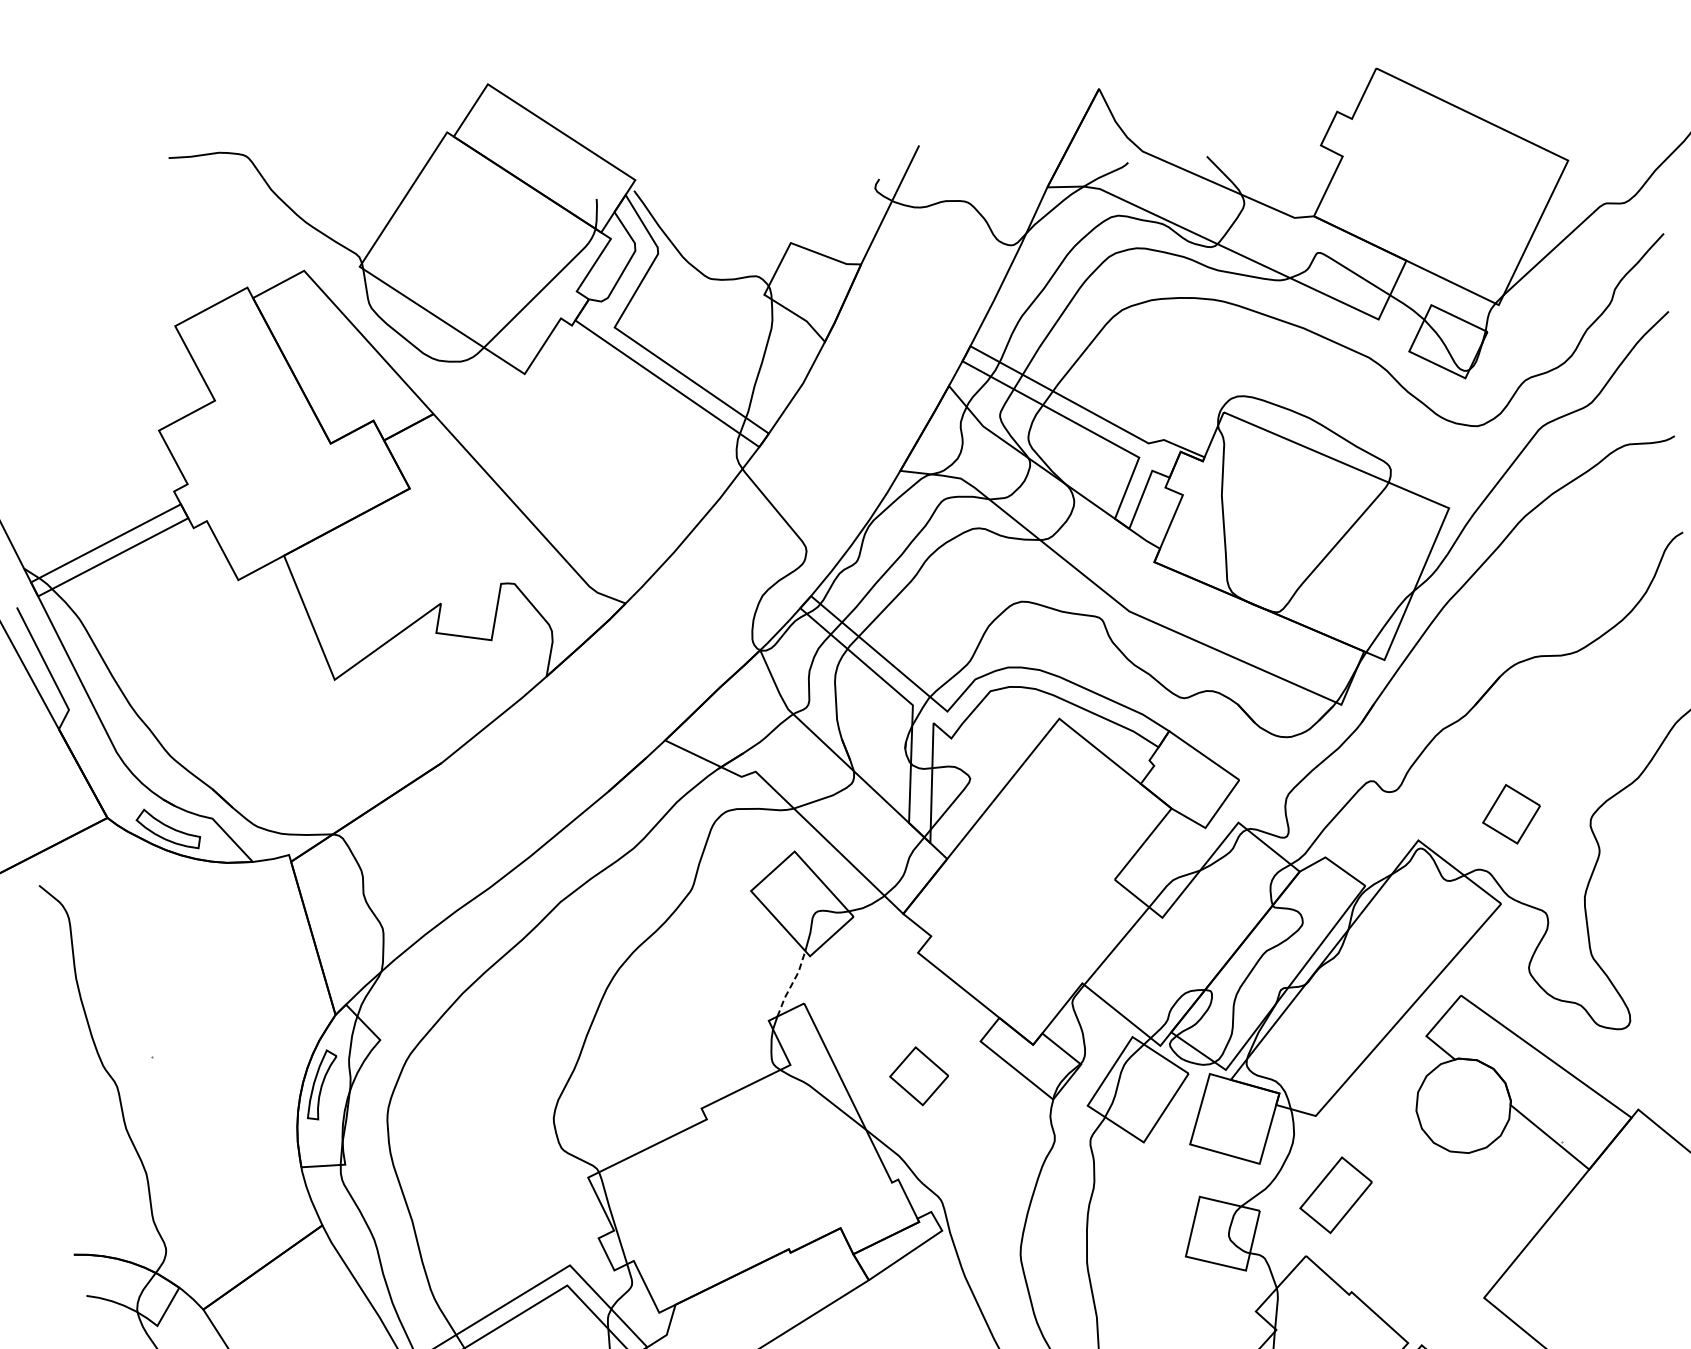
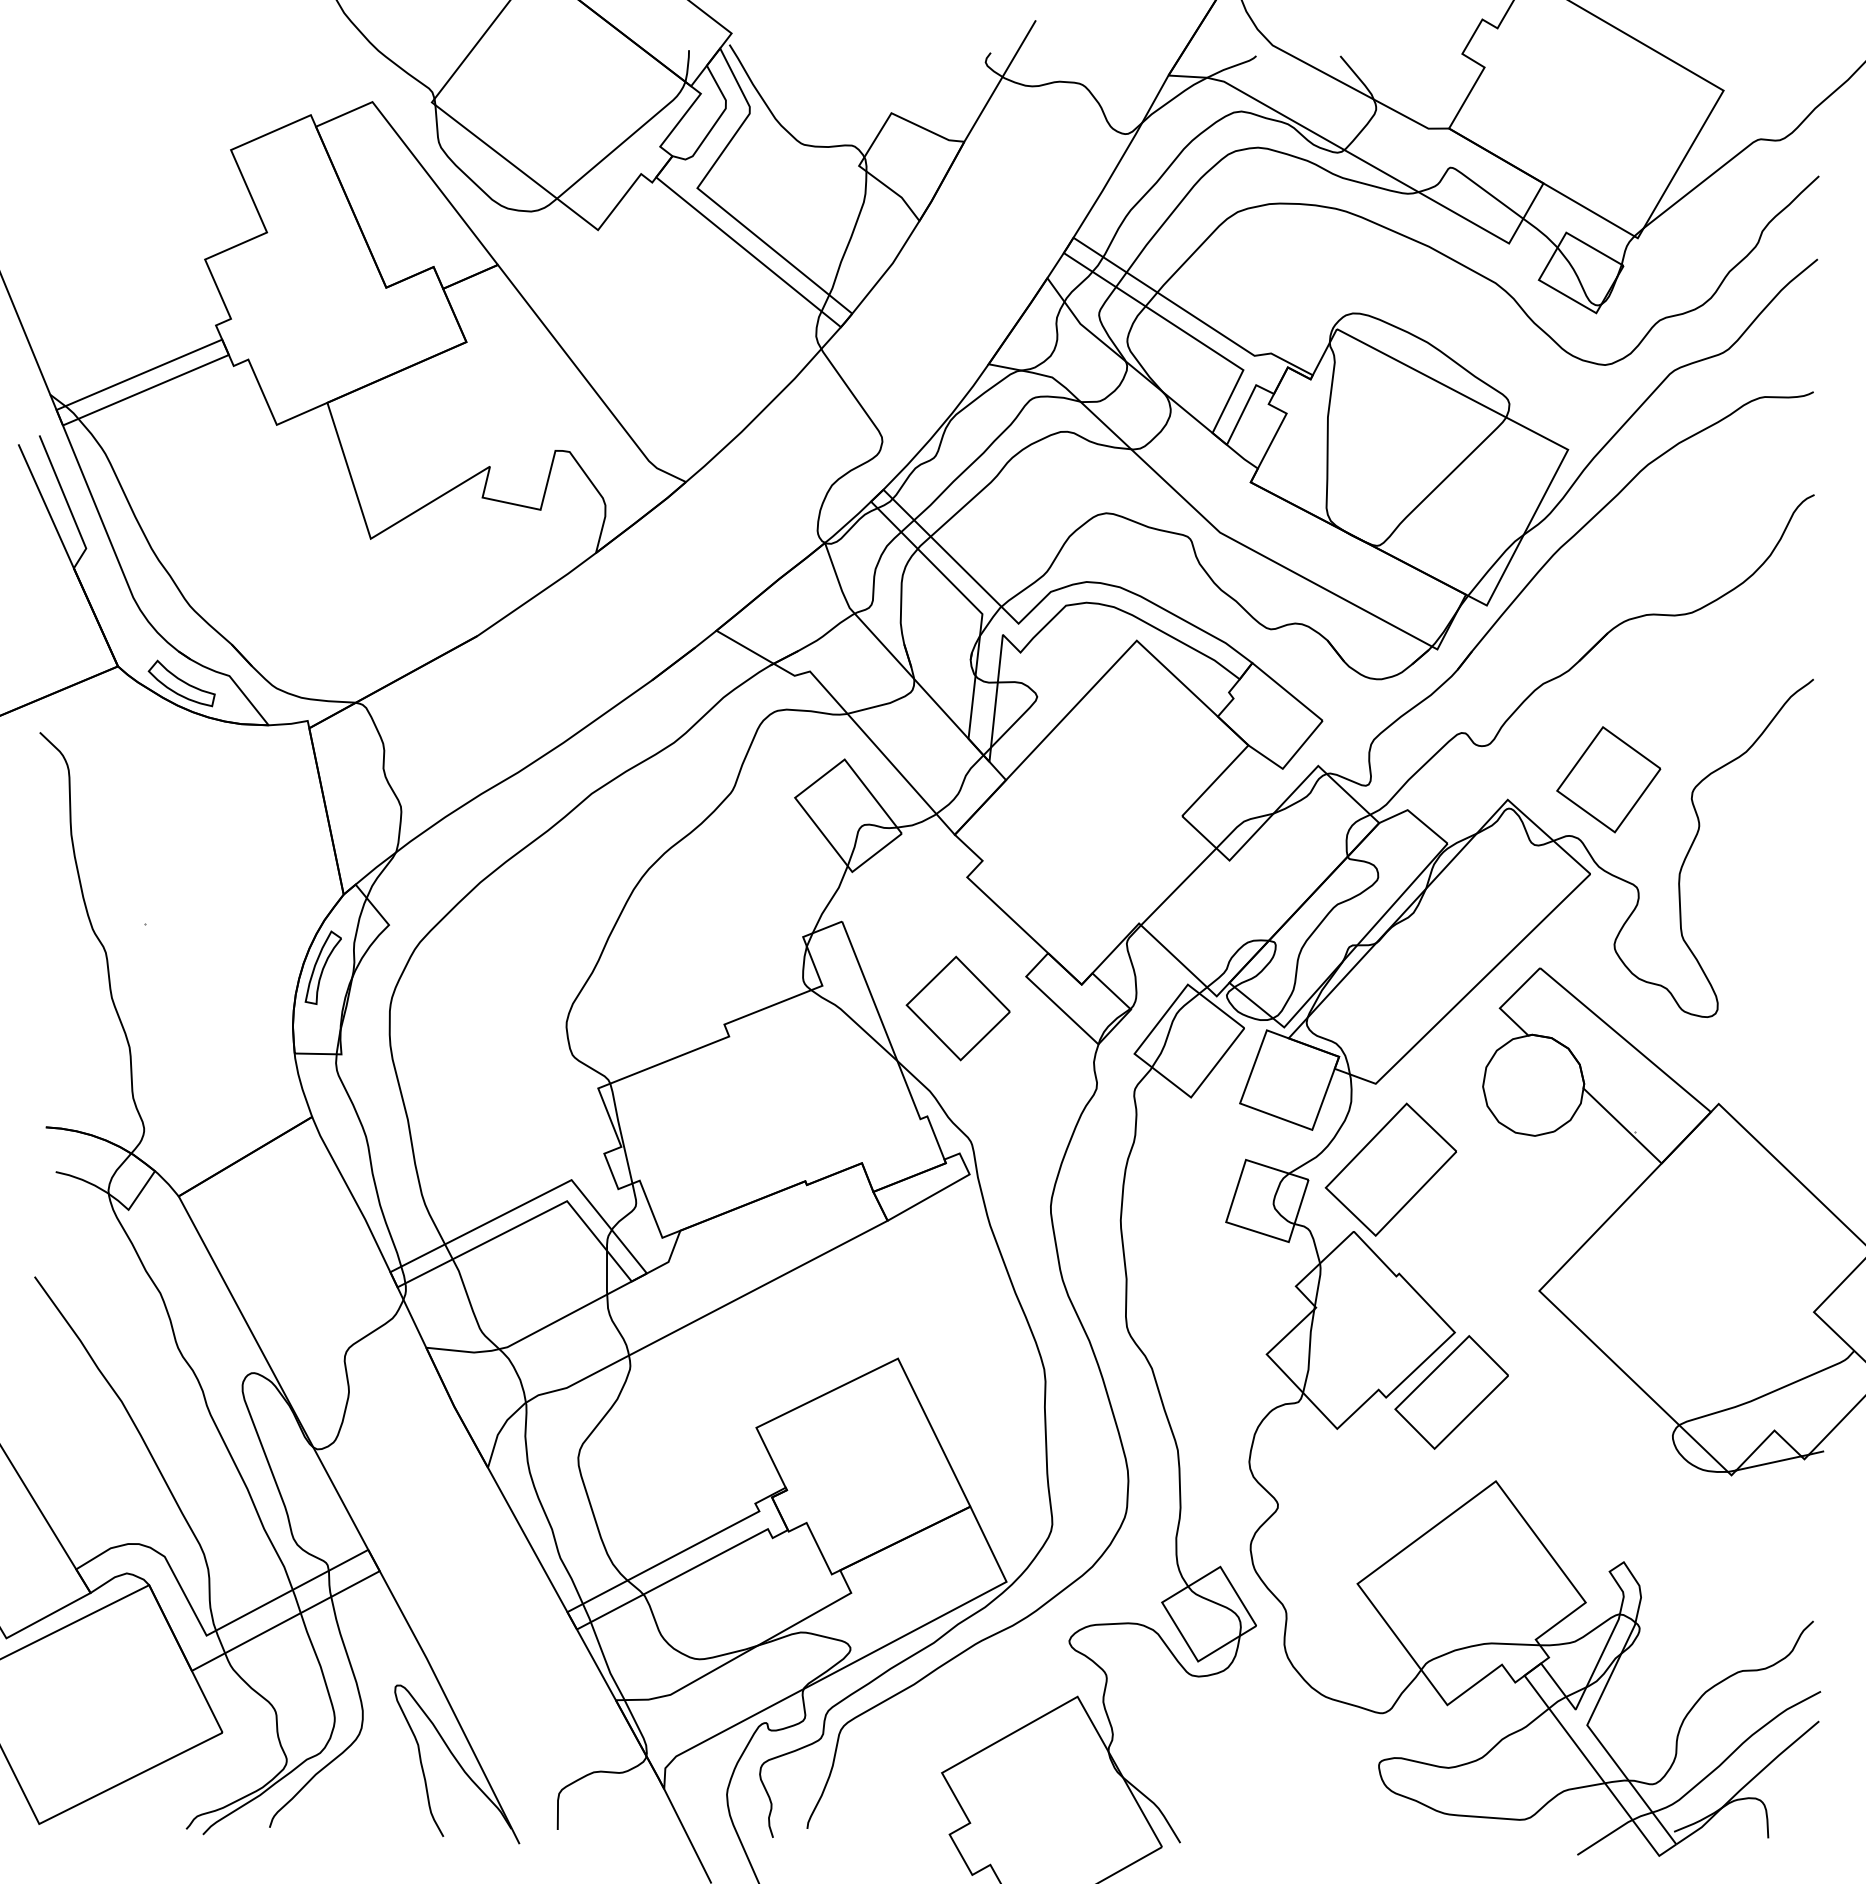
part: (1511, 813) -> (1608, 779), size x1.67
line: (791, 984) -> (830, 900), dashed -> solid
part: (918, 1076) -> (957, 1008), size x1.67
part: (1335, 1195) -> (1390, 1169), size x1.67

